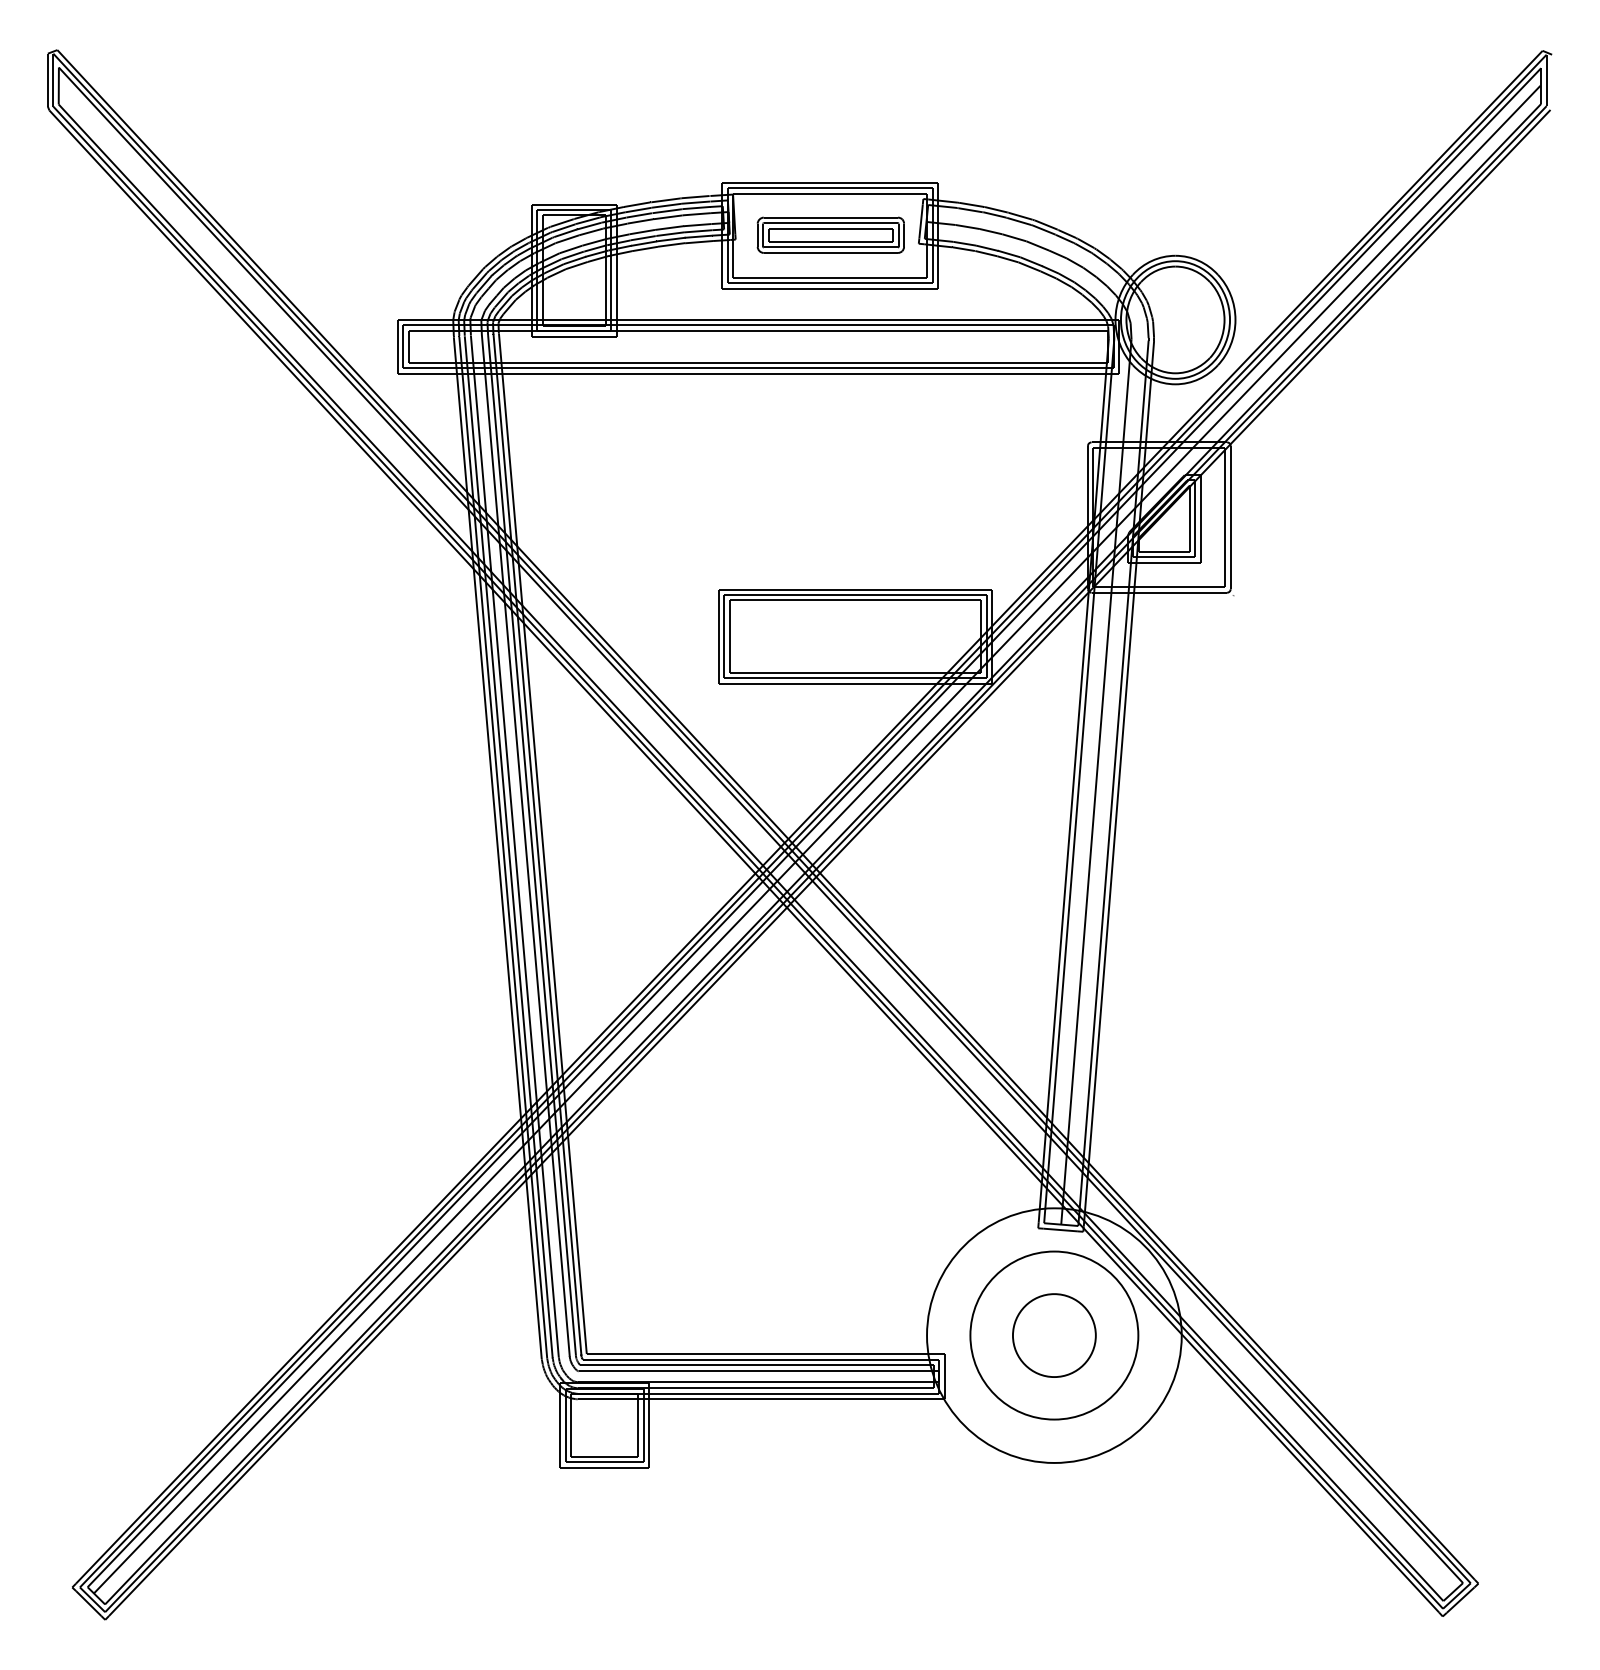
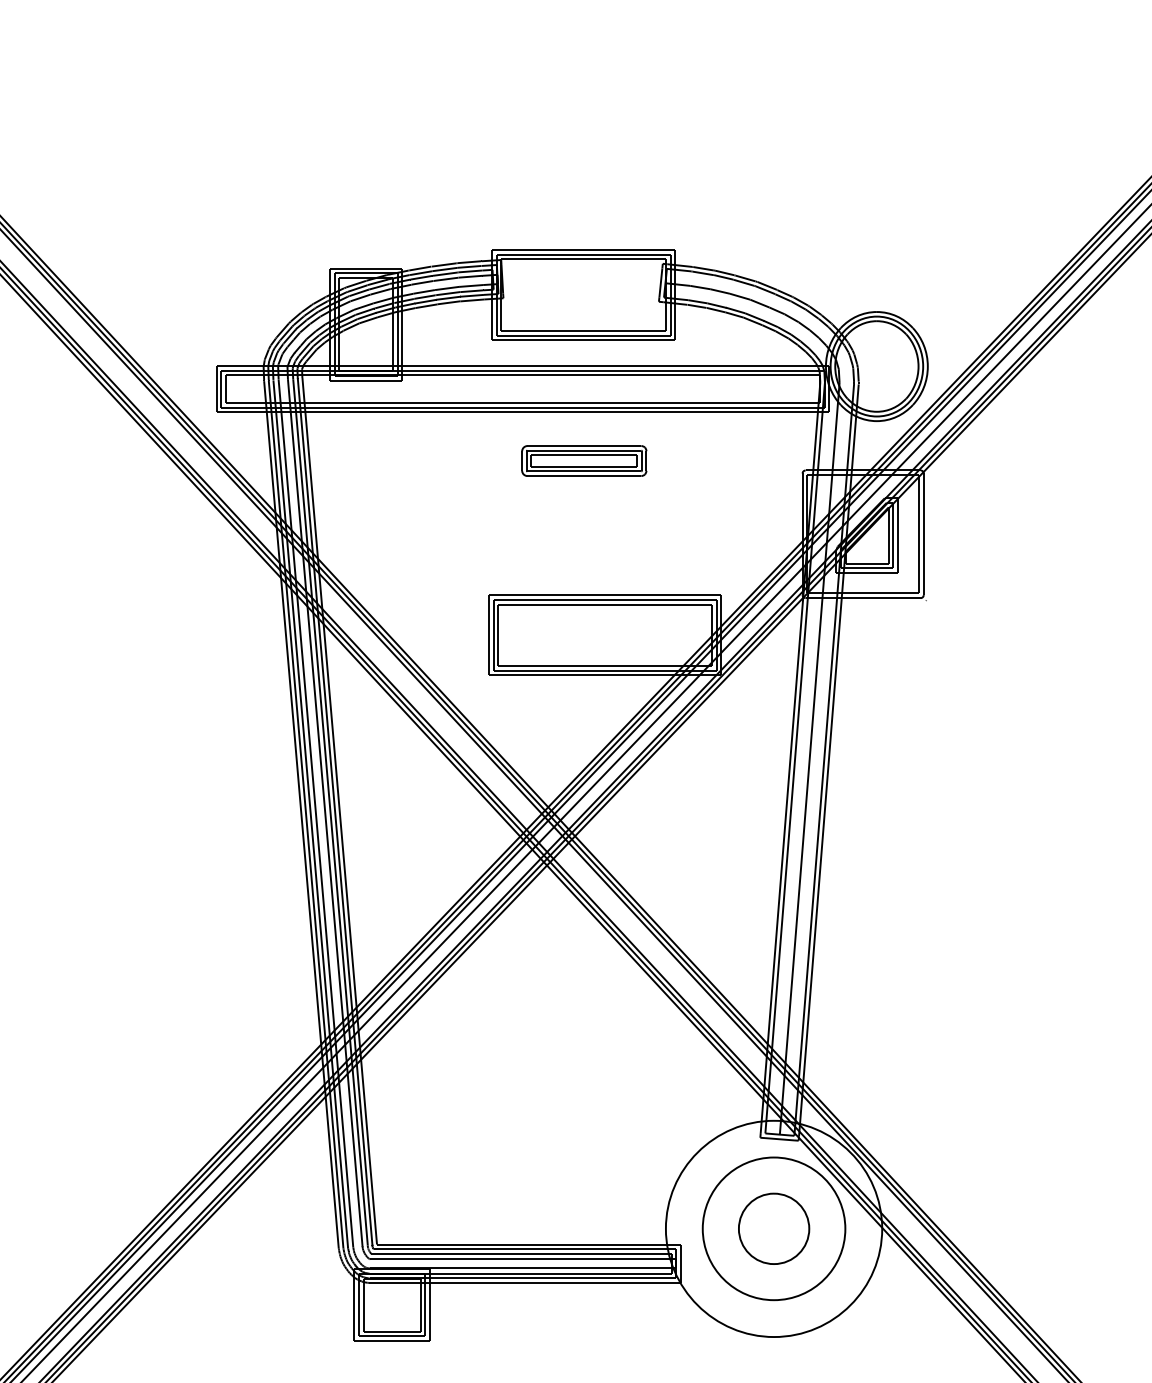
part: (830, 234) -> (583, 460), moved

